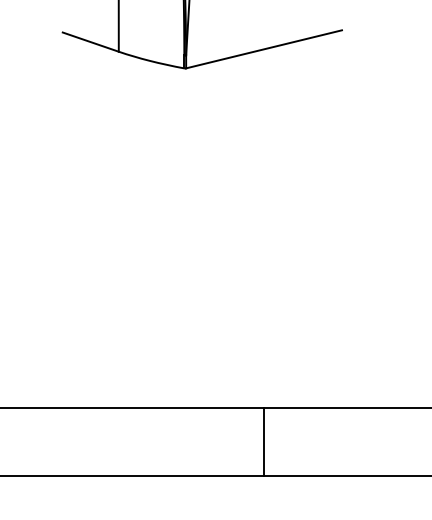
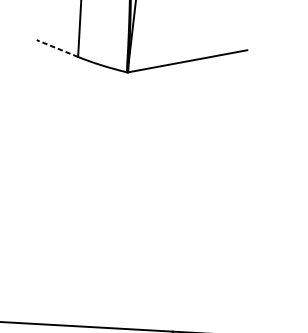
line: (90, 42) -> (57, 48), solid -> dashed

